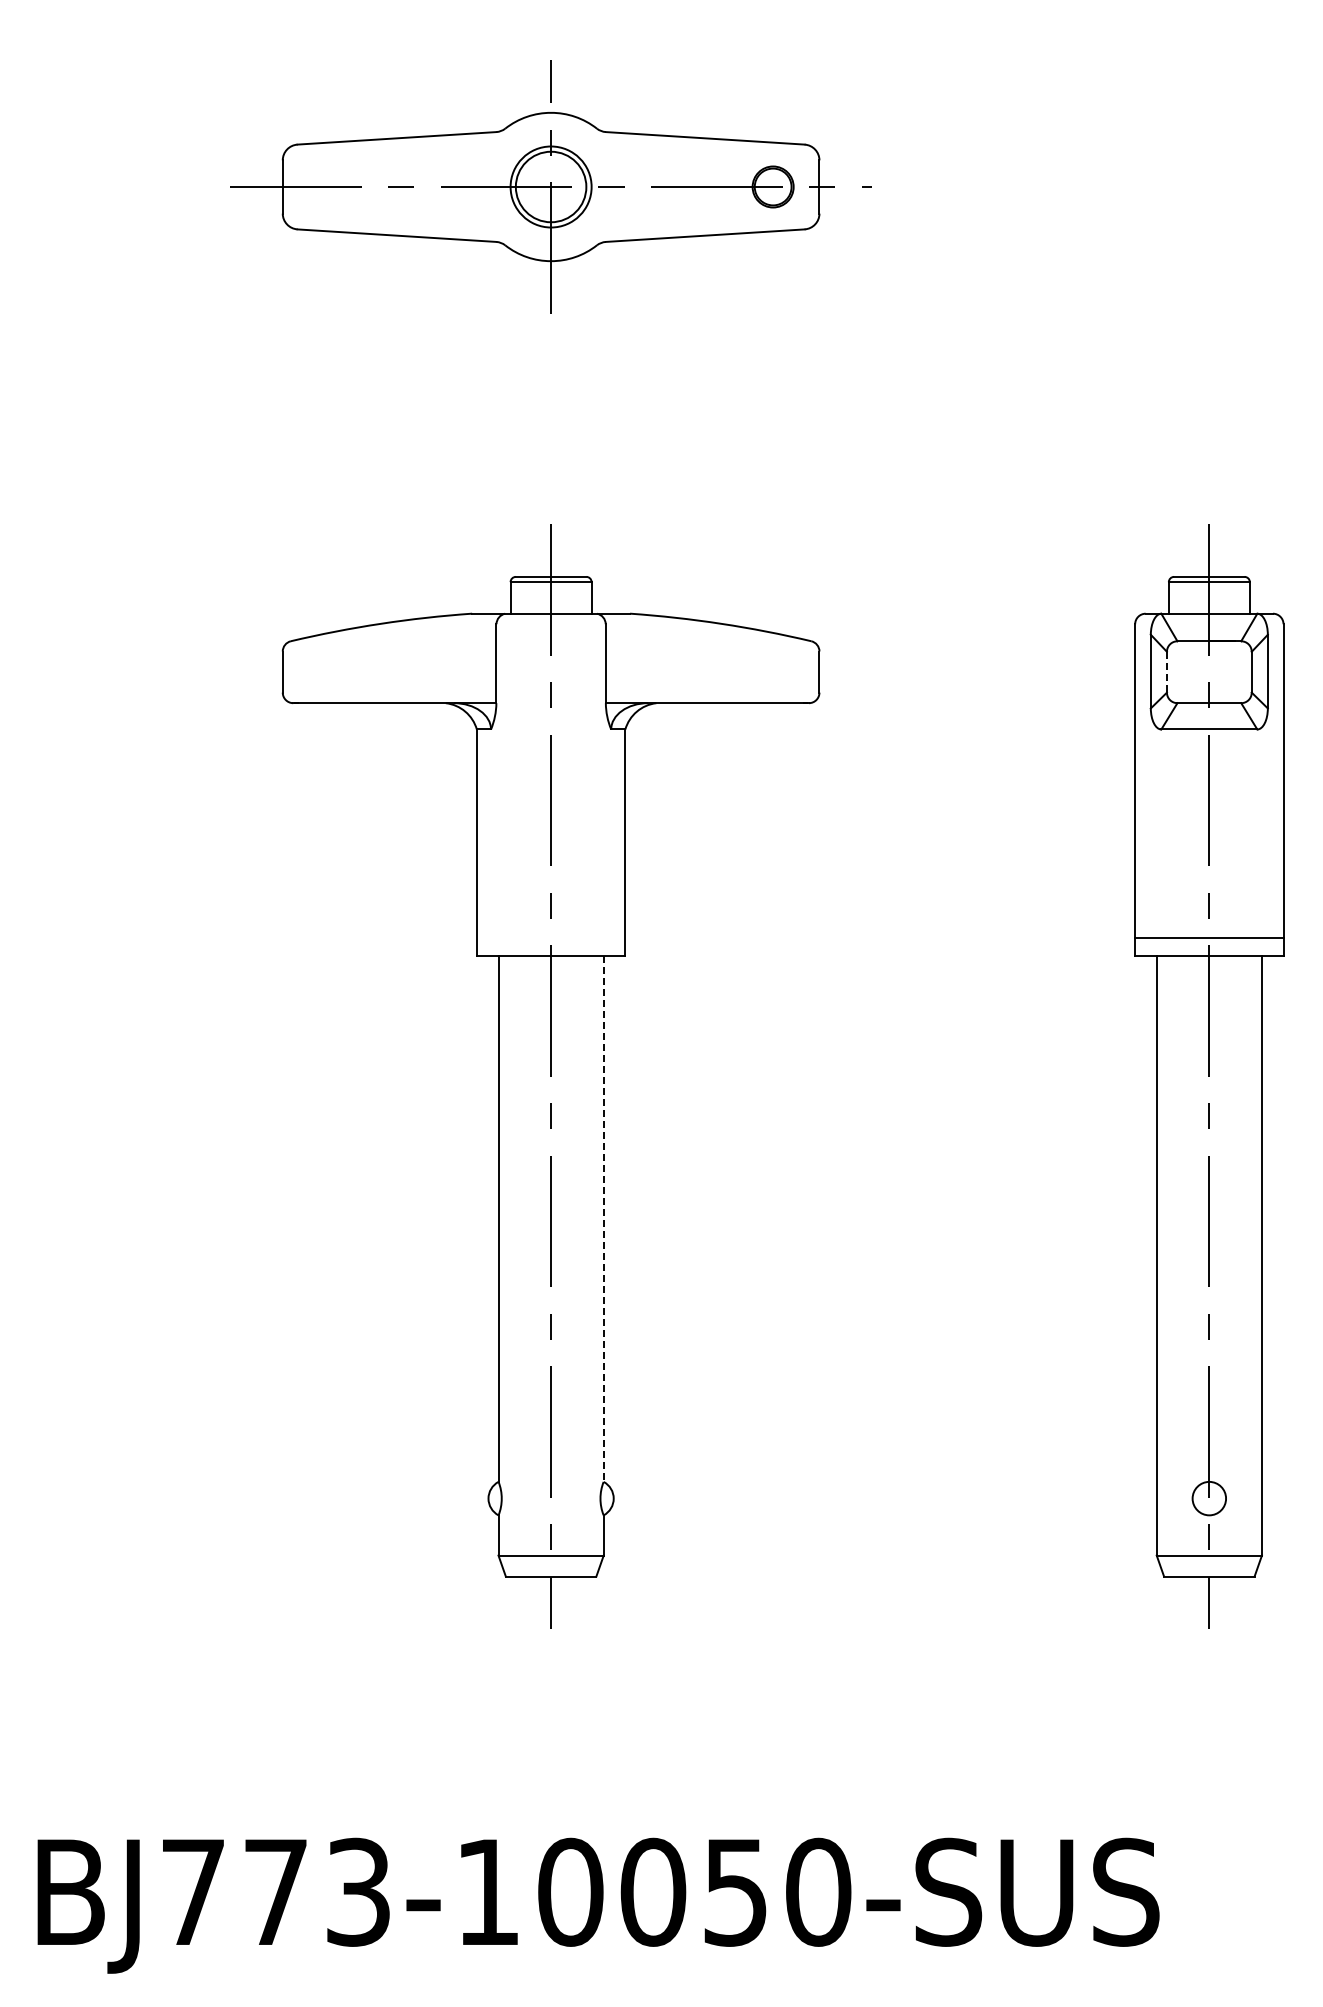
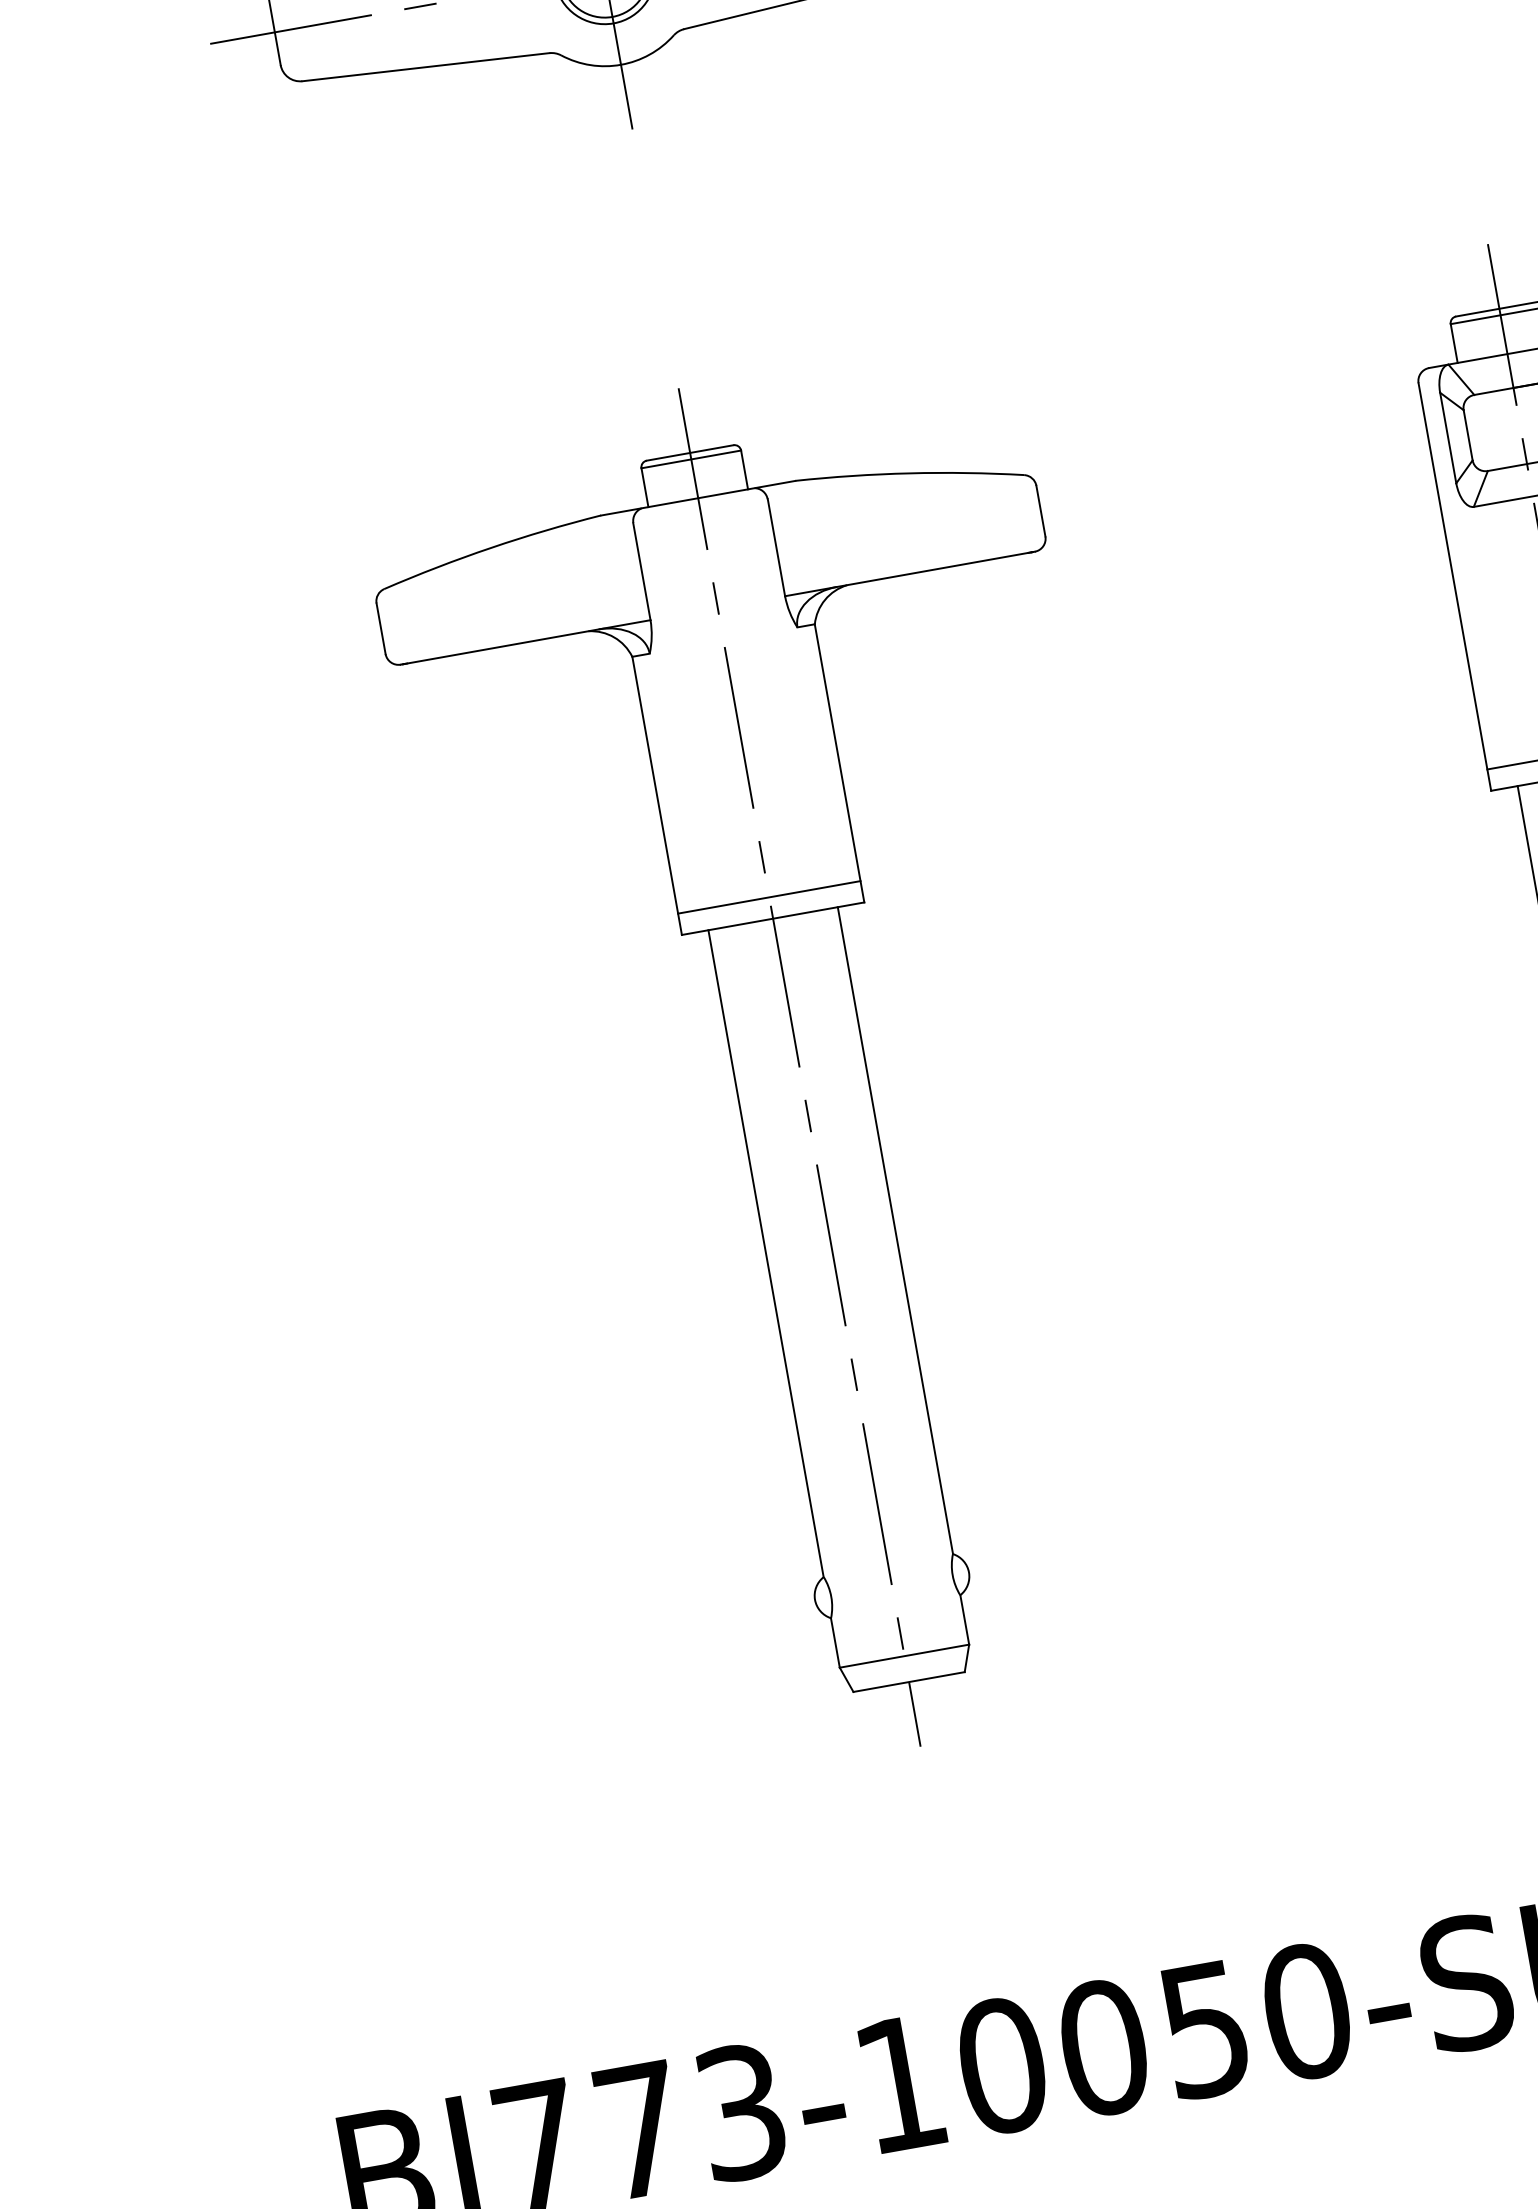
line: (1166, 672) -> (1467, 435), dashed -> solid
line: (550, 938) -> (768, 897), added
line: (603, 1219) -> (895, 1231), dashed -> solid

